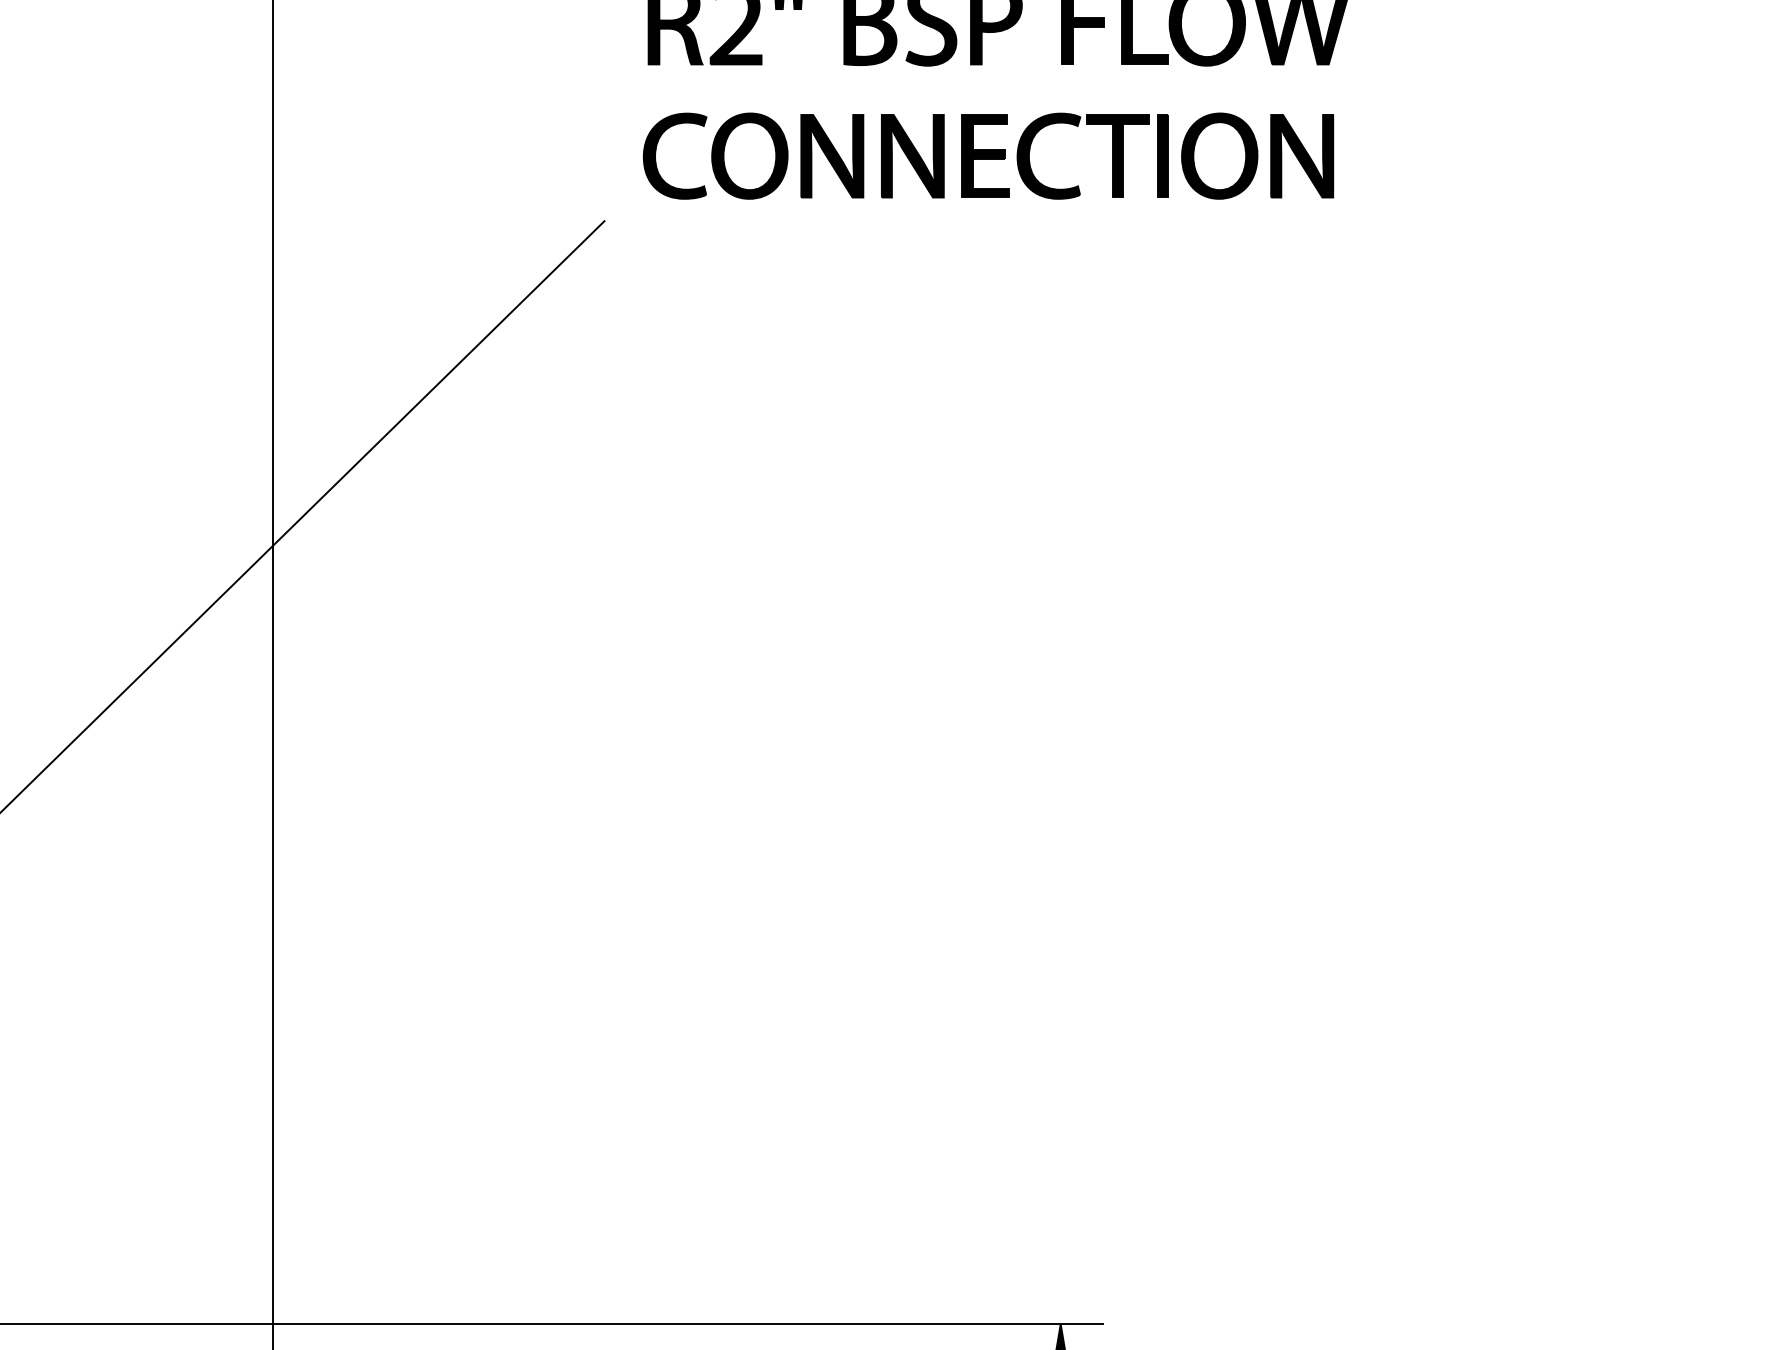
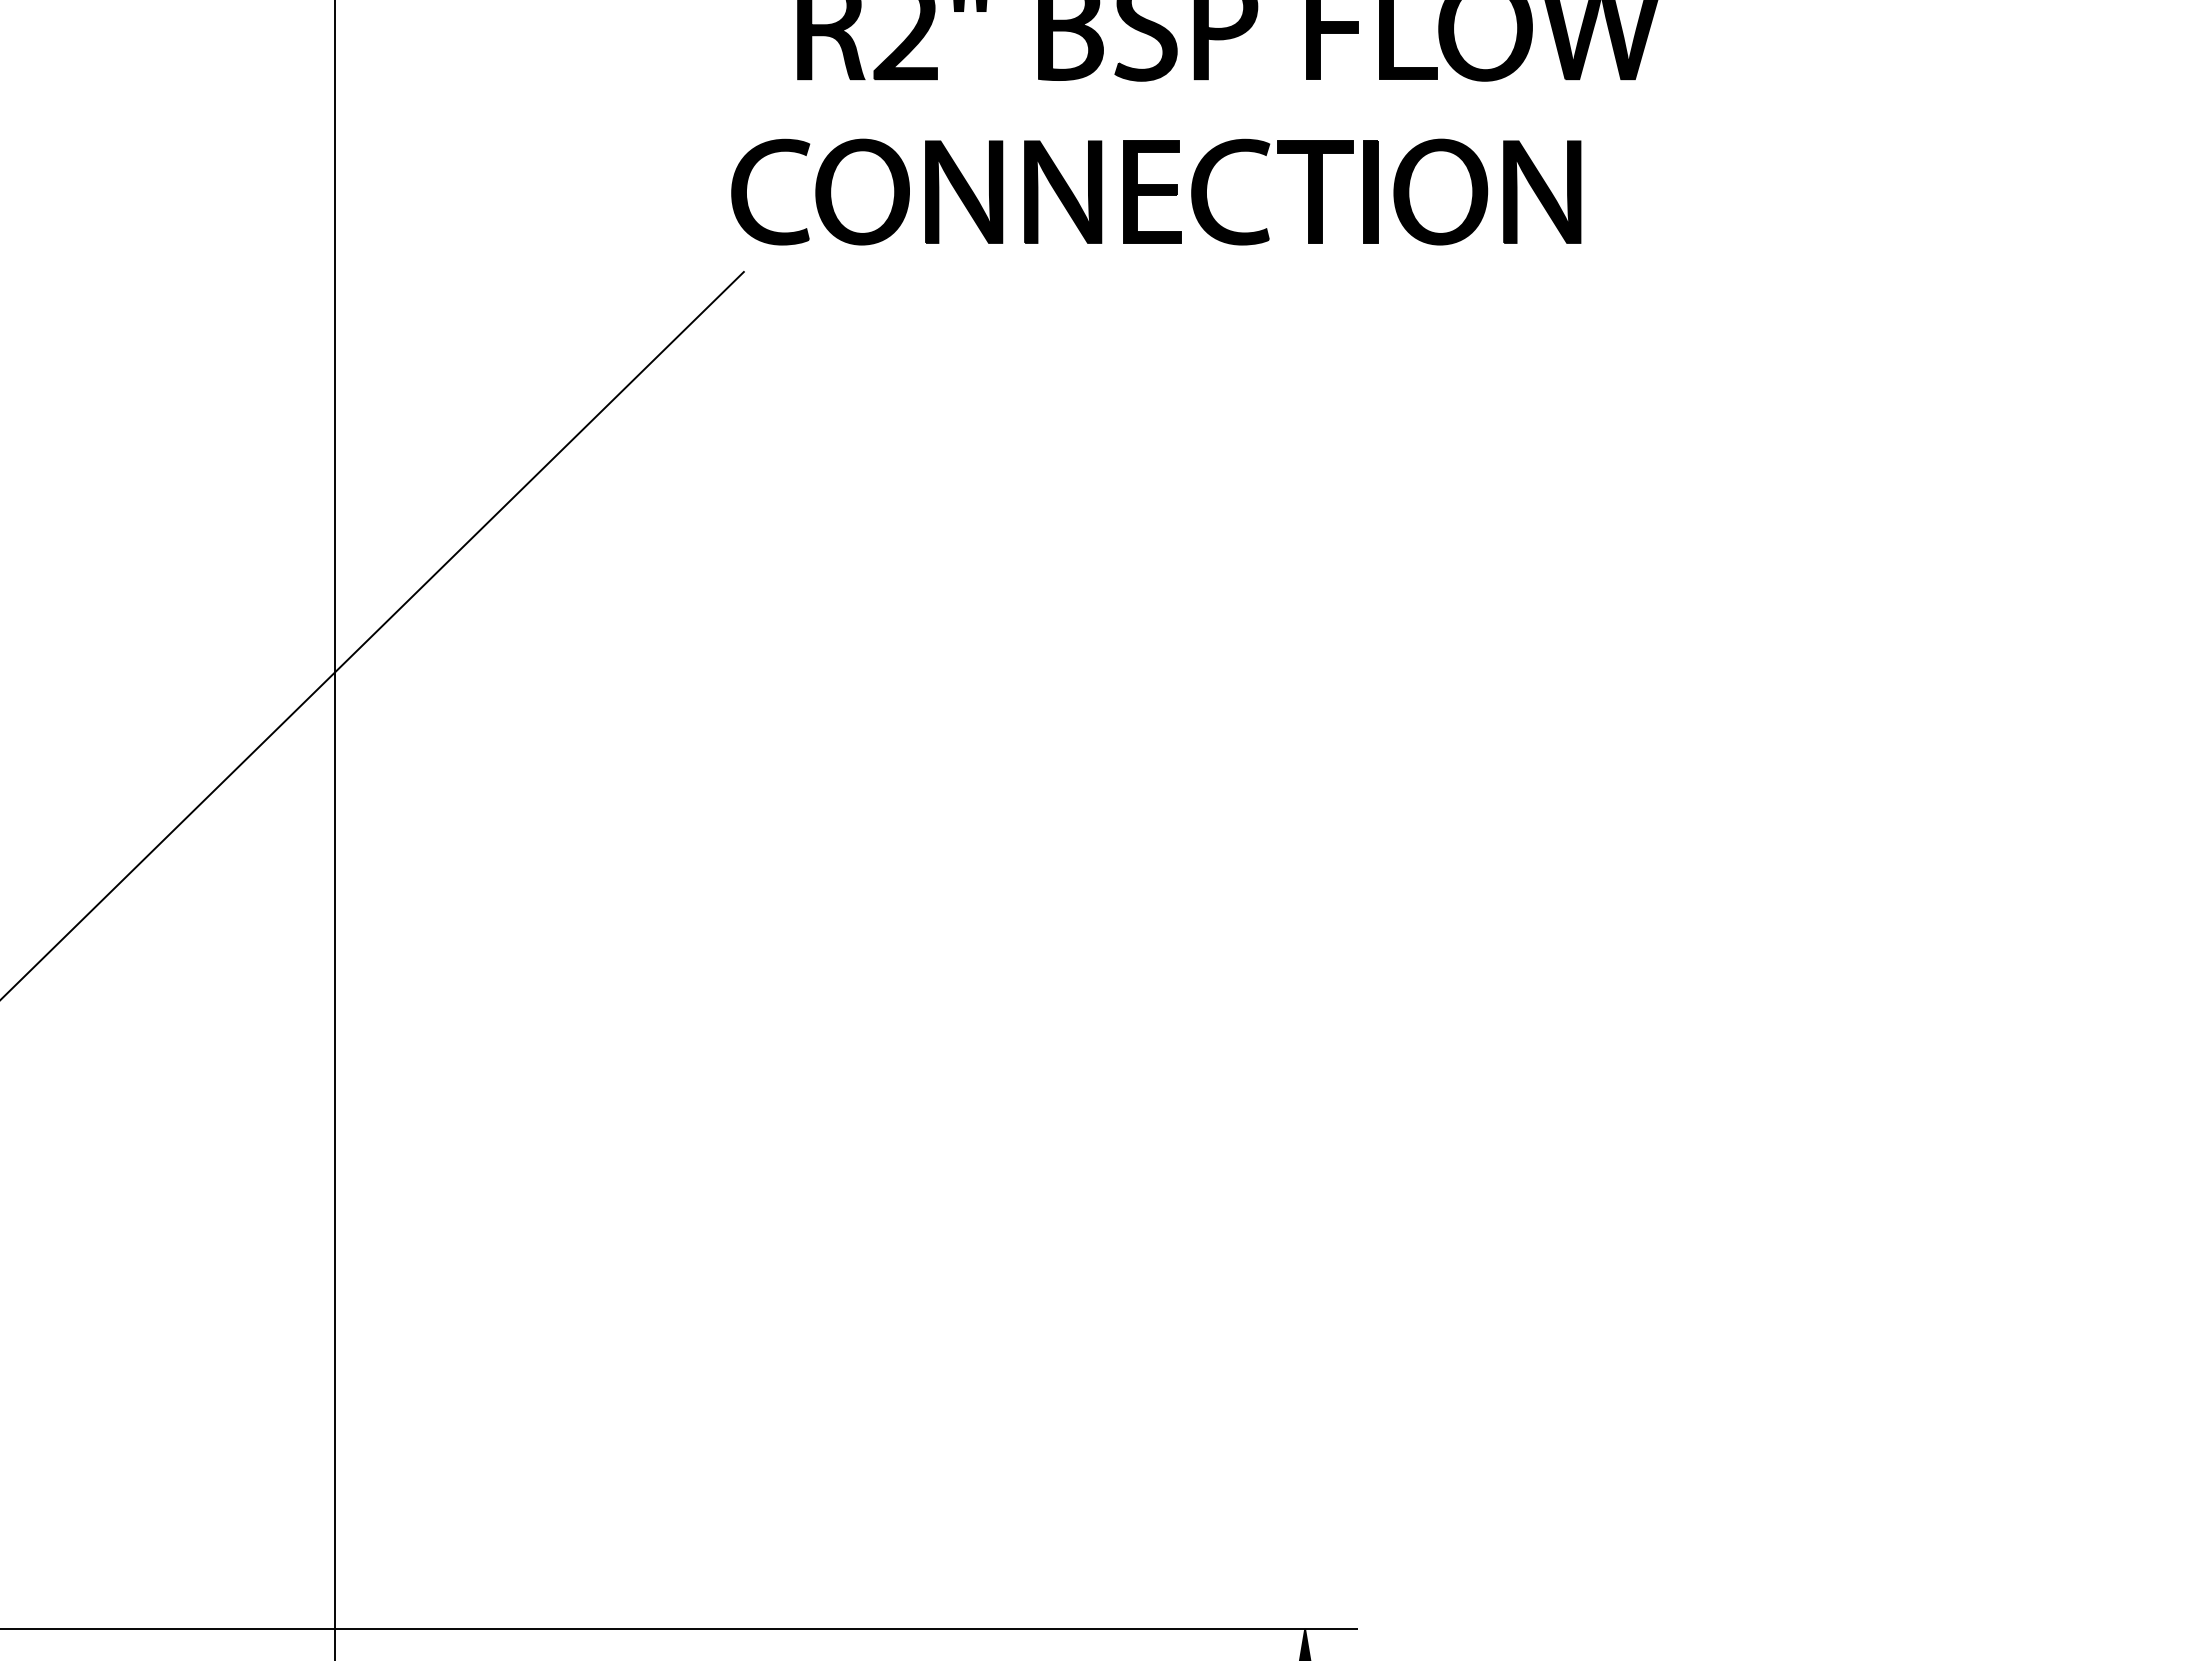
part: (988, 155) -> (1156, 191), moved

